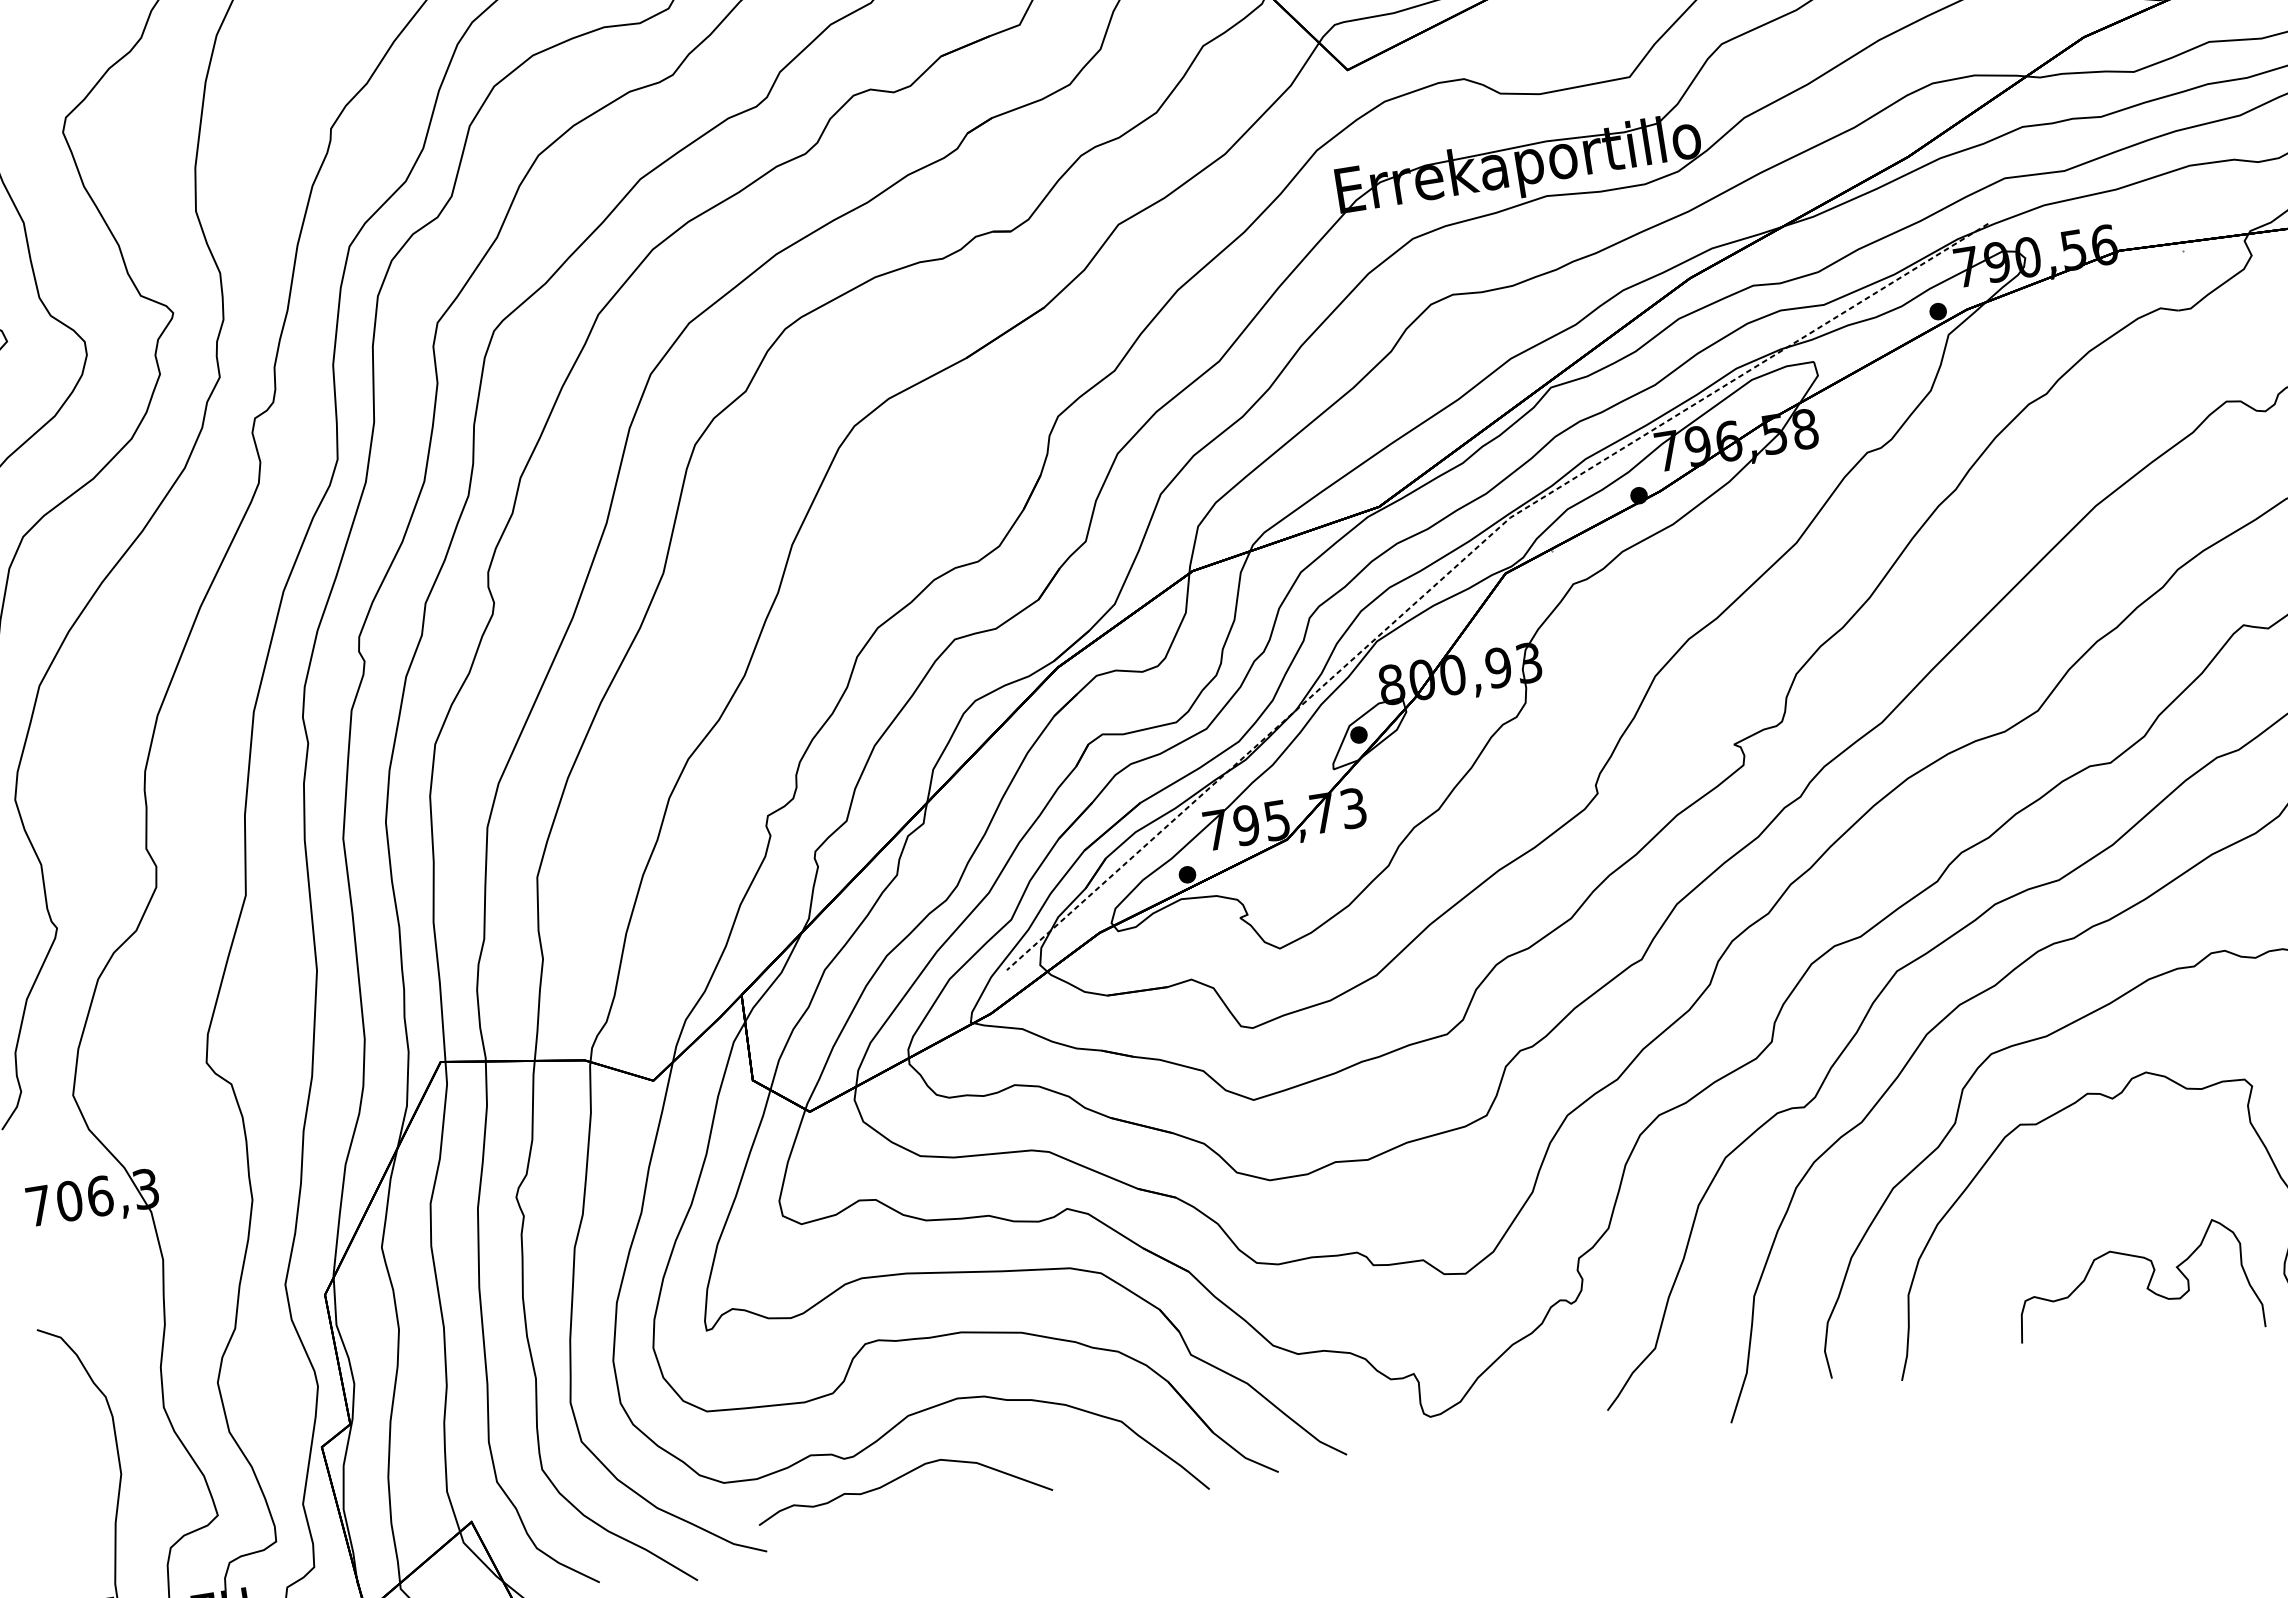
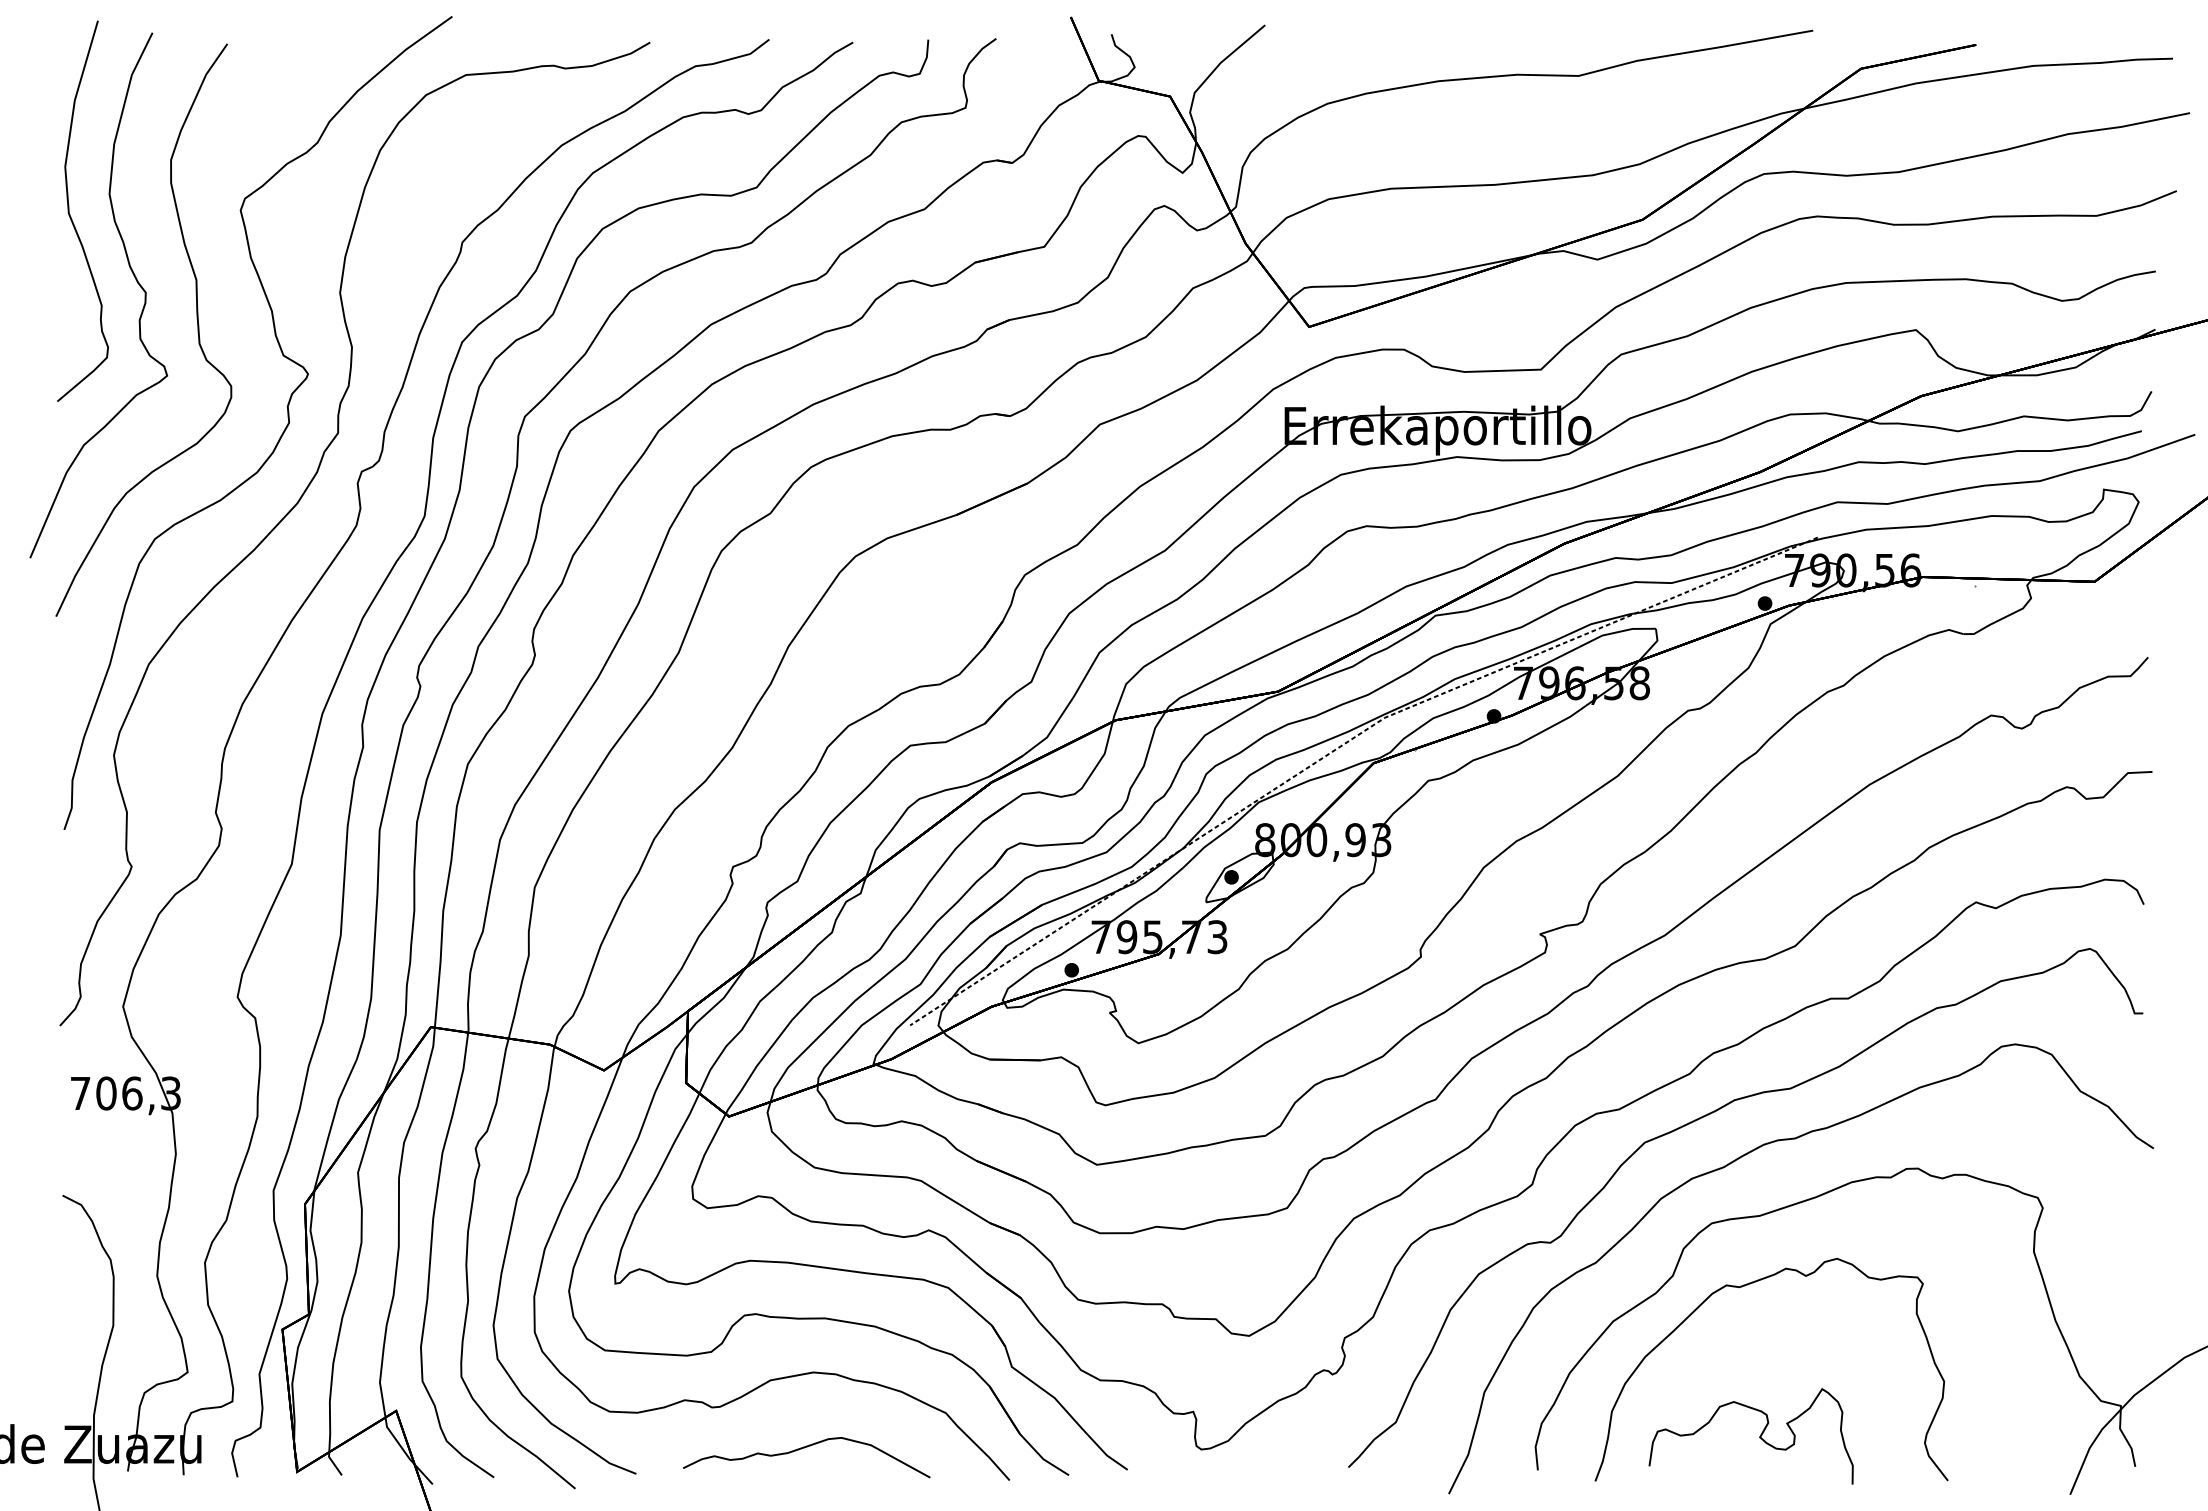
curve: (2146, 1287) -> (1759, 1436), moved
curve: (898, 1479) -> (804, 1448), moved

